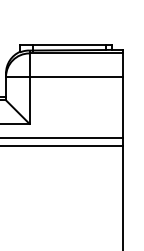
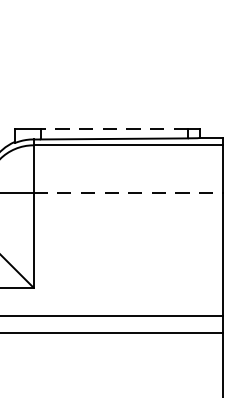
line: (68, 45) -> (112, 129), solid -> dashed
line: (76, 76) -> (128, 191), solid -> dashed

